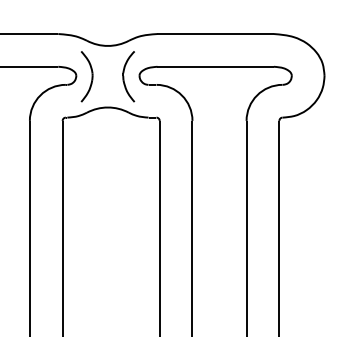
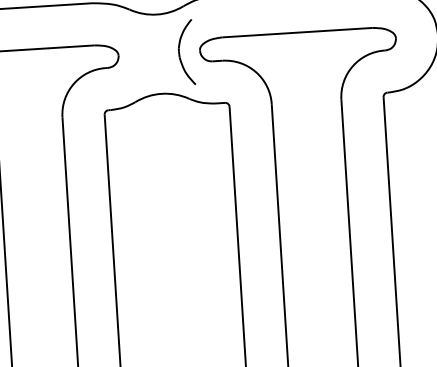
part: (86, 76) -> (131, 55), removed

